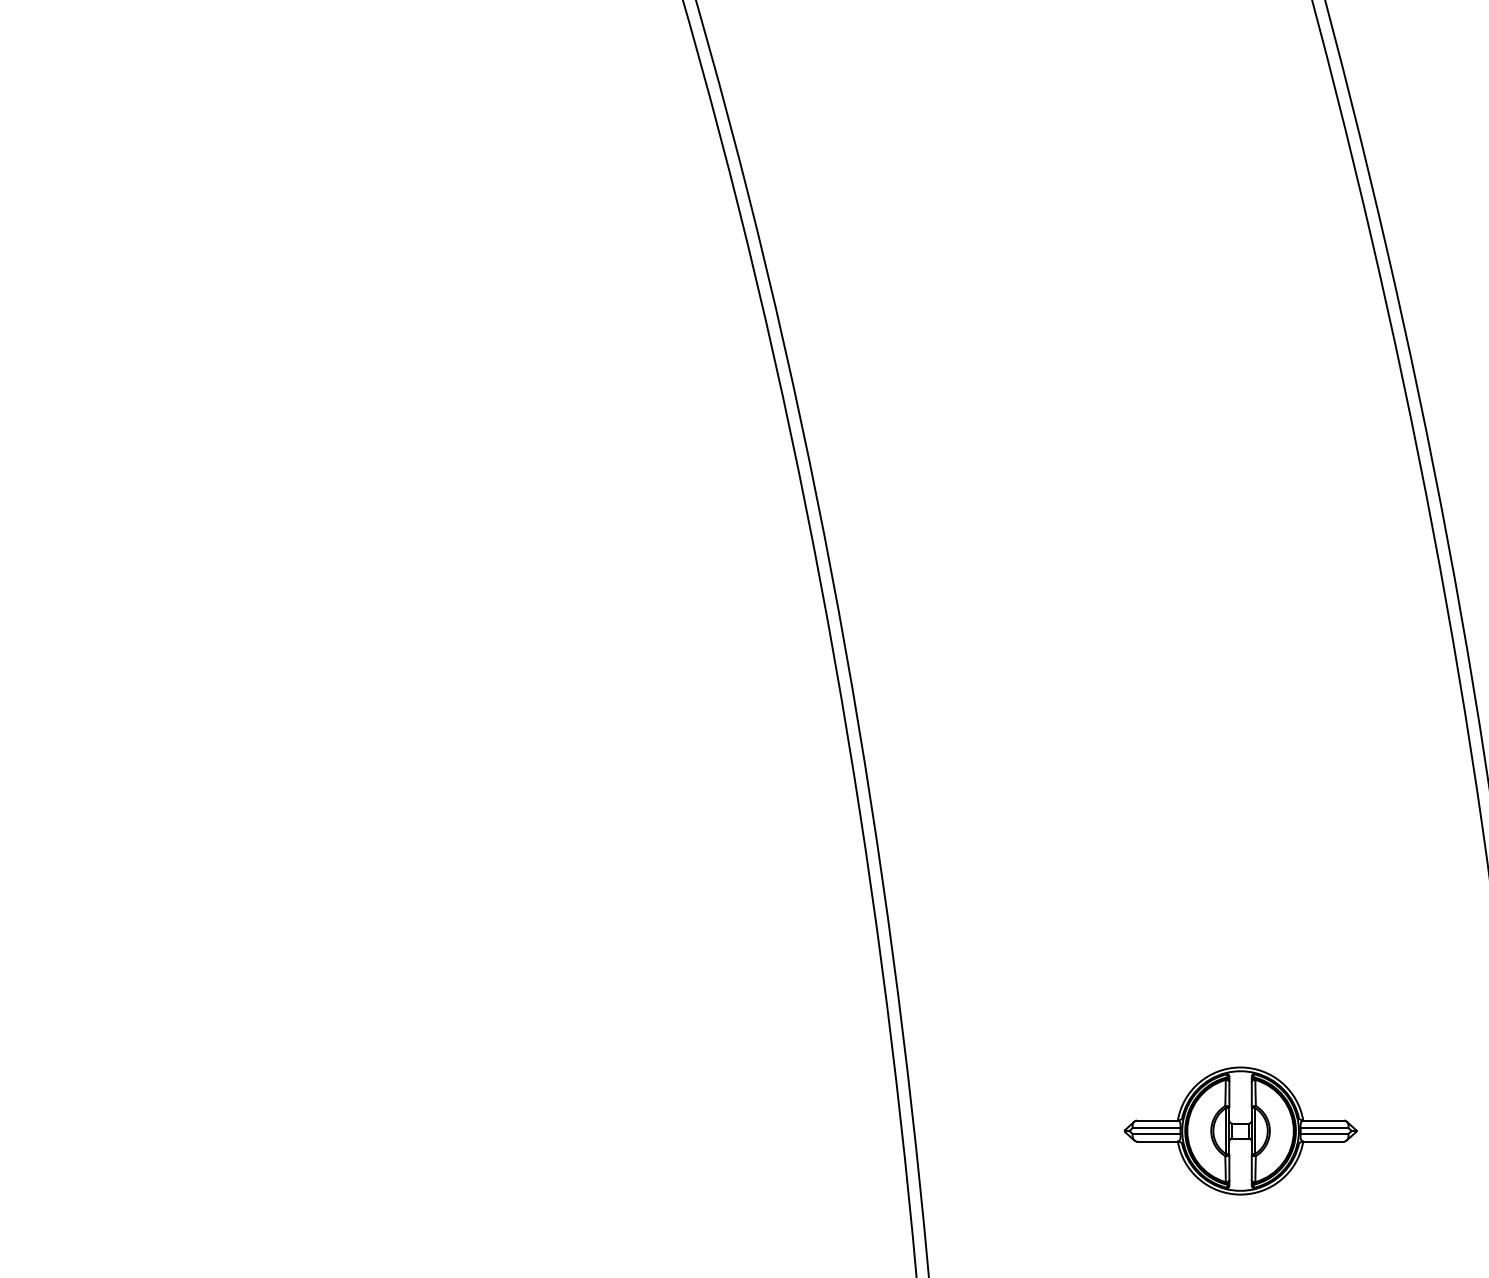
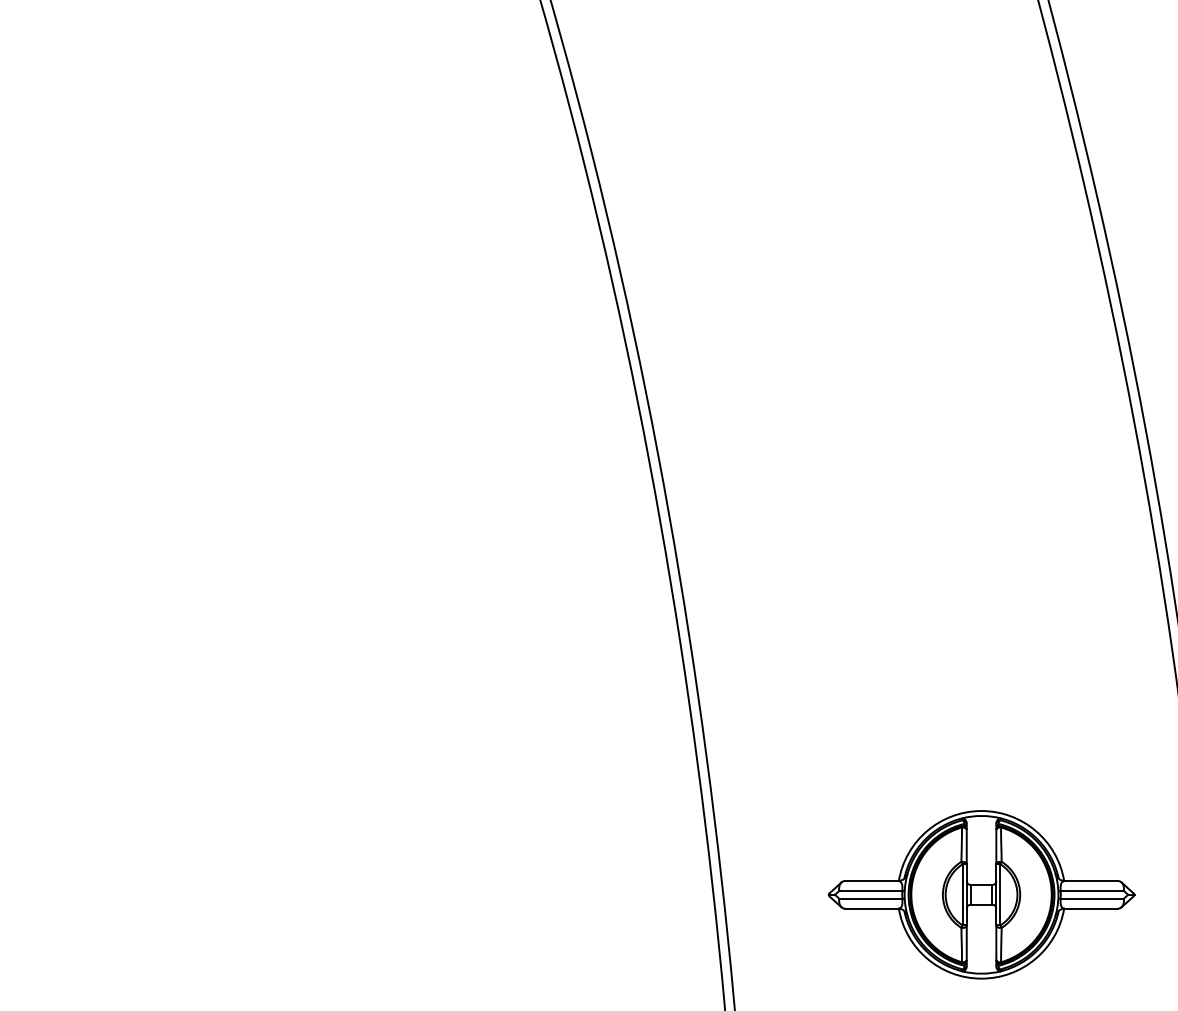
part: (1240, 1130) -> (981, 894), size x1.67

